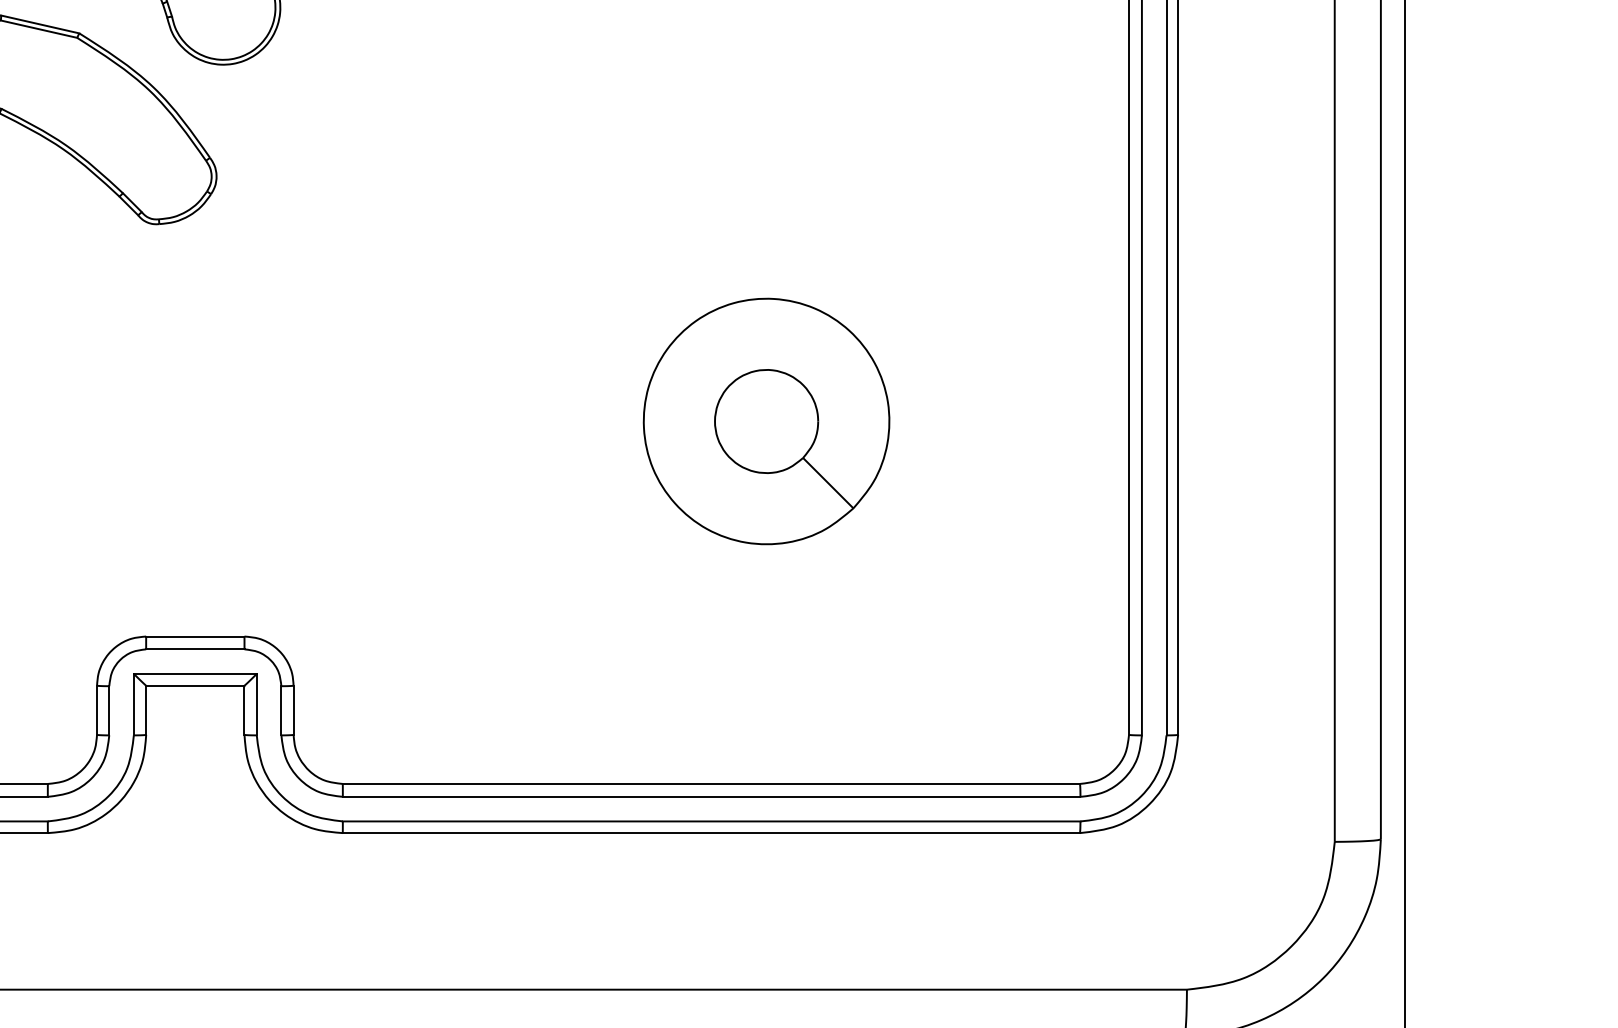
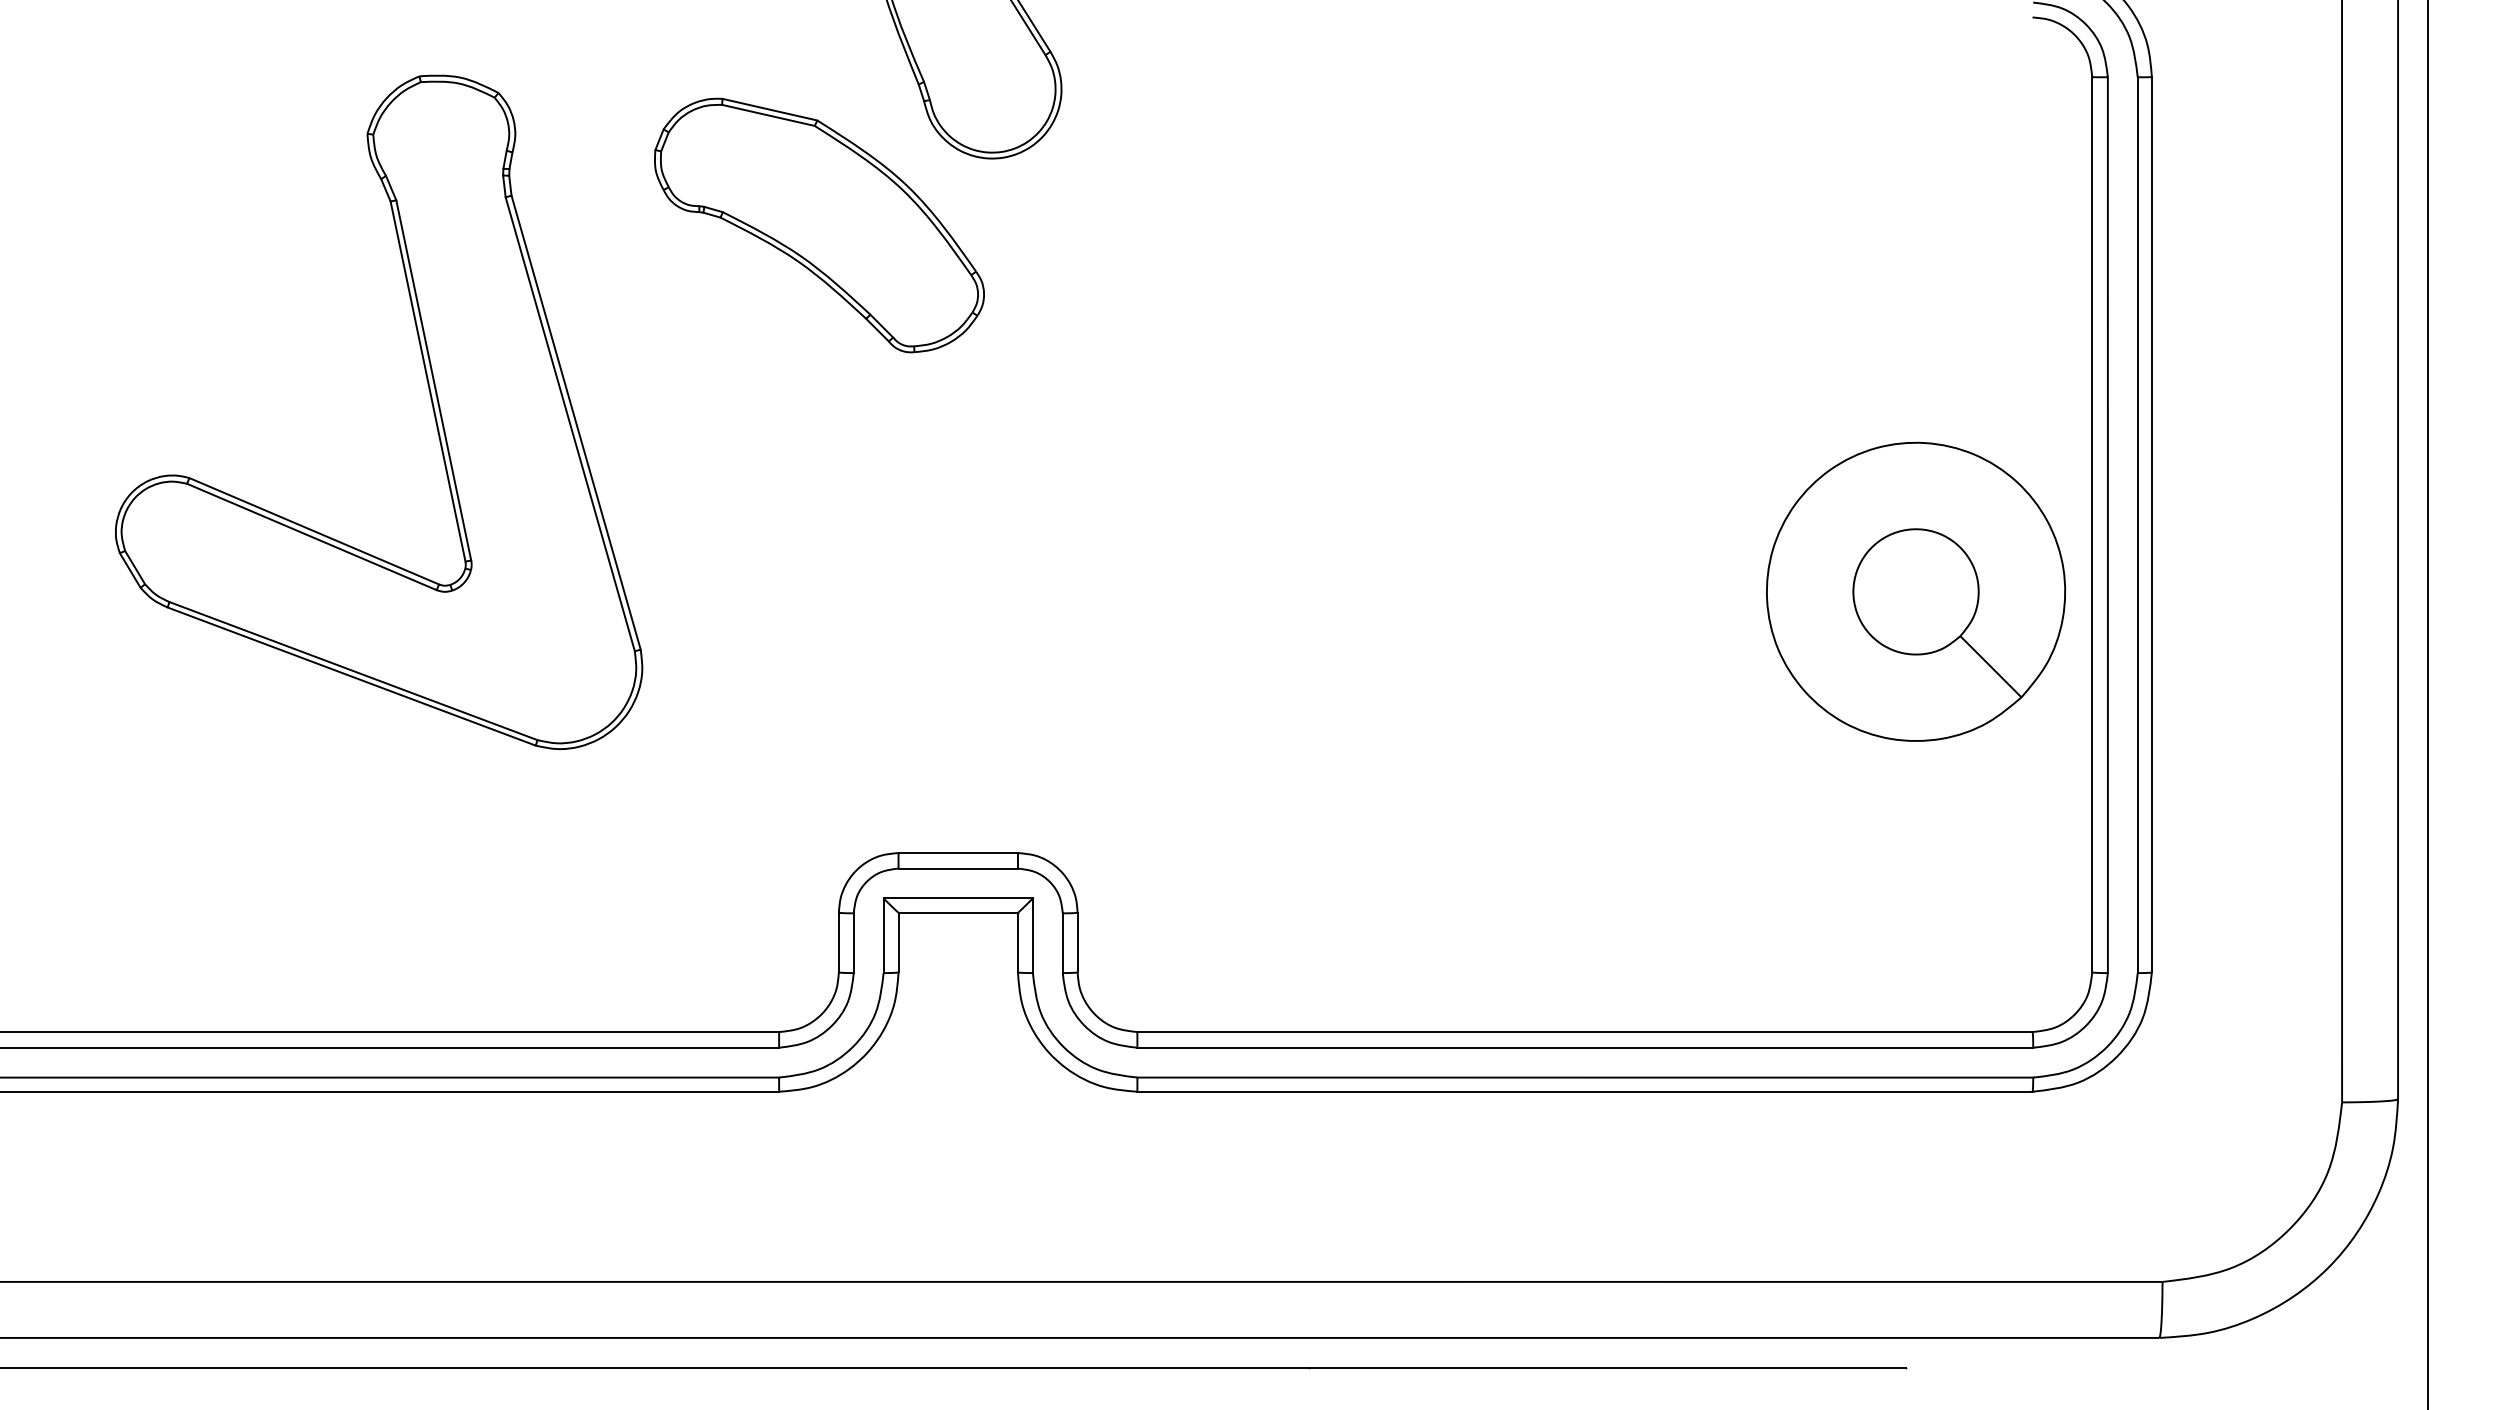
part: (766, 421) -> (1916, 591), moved

